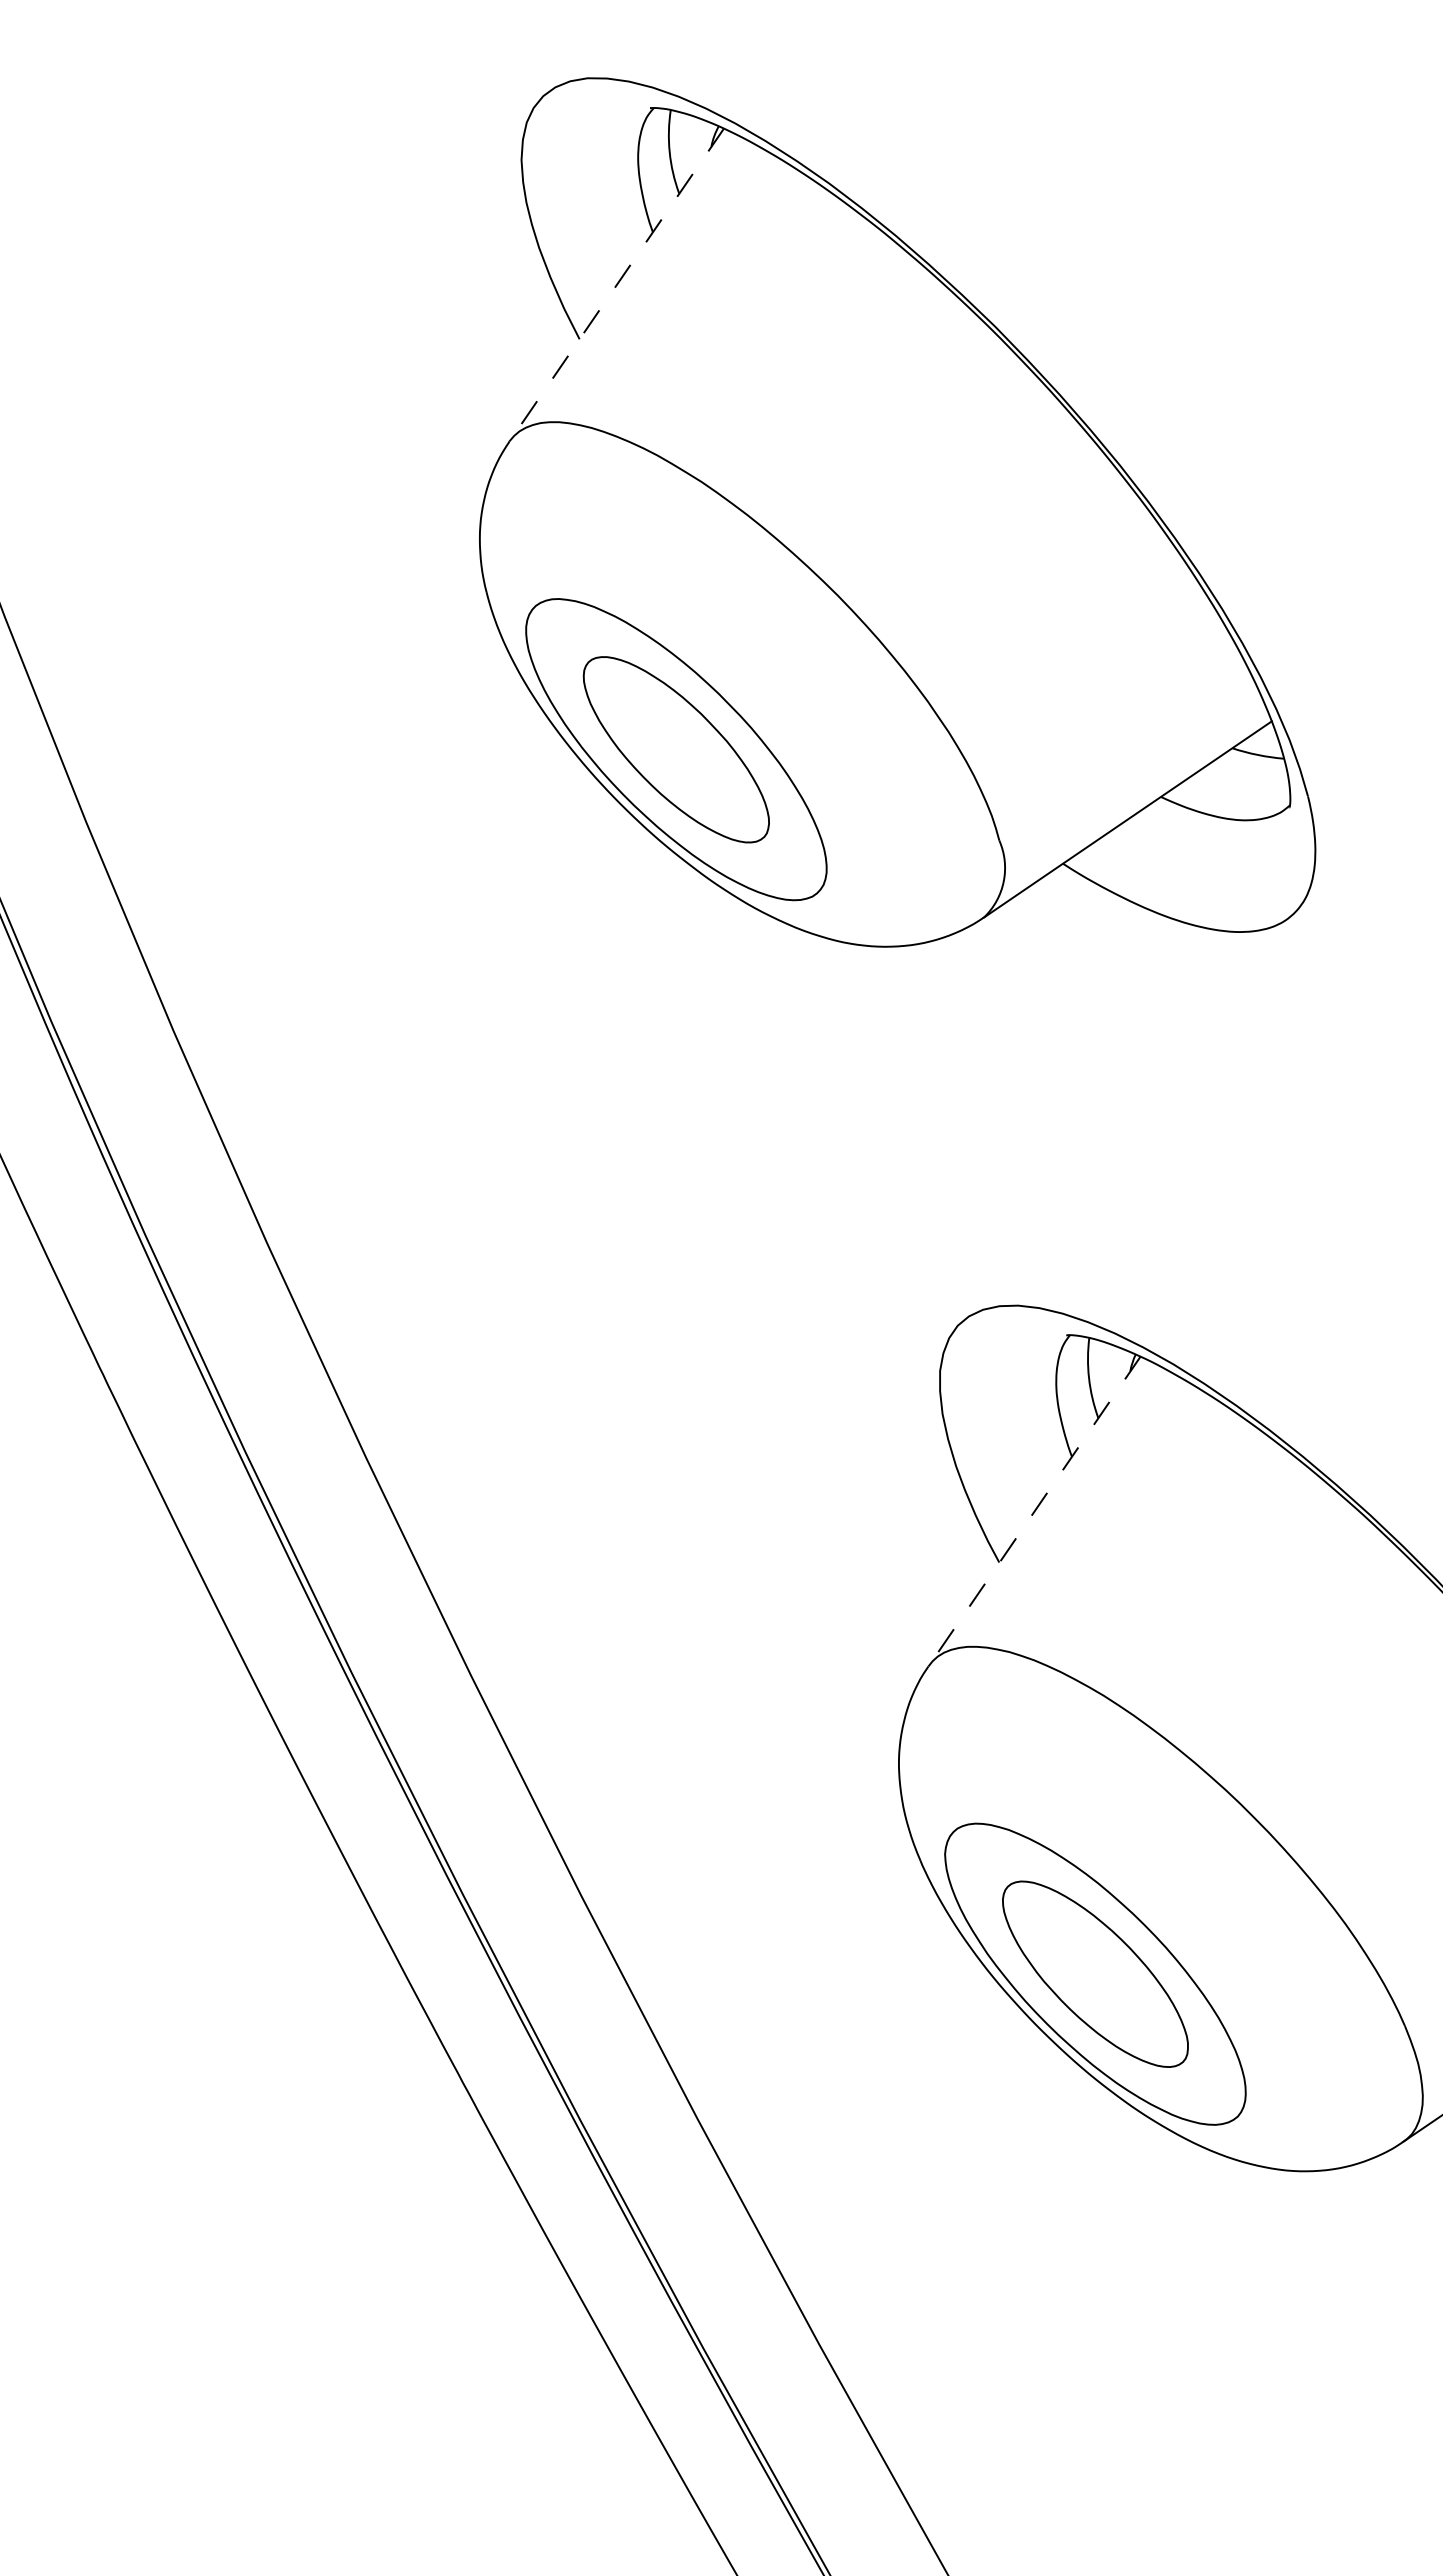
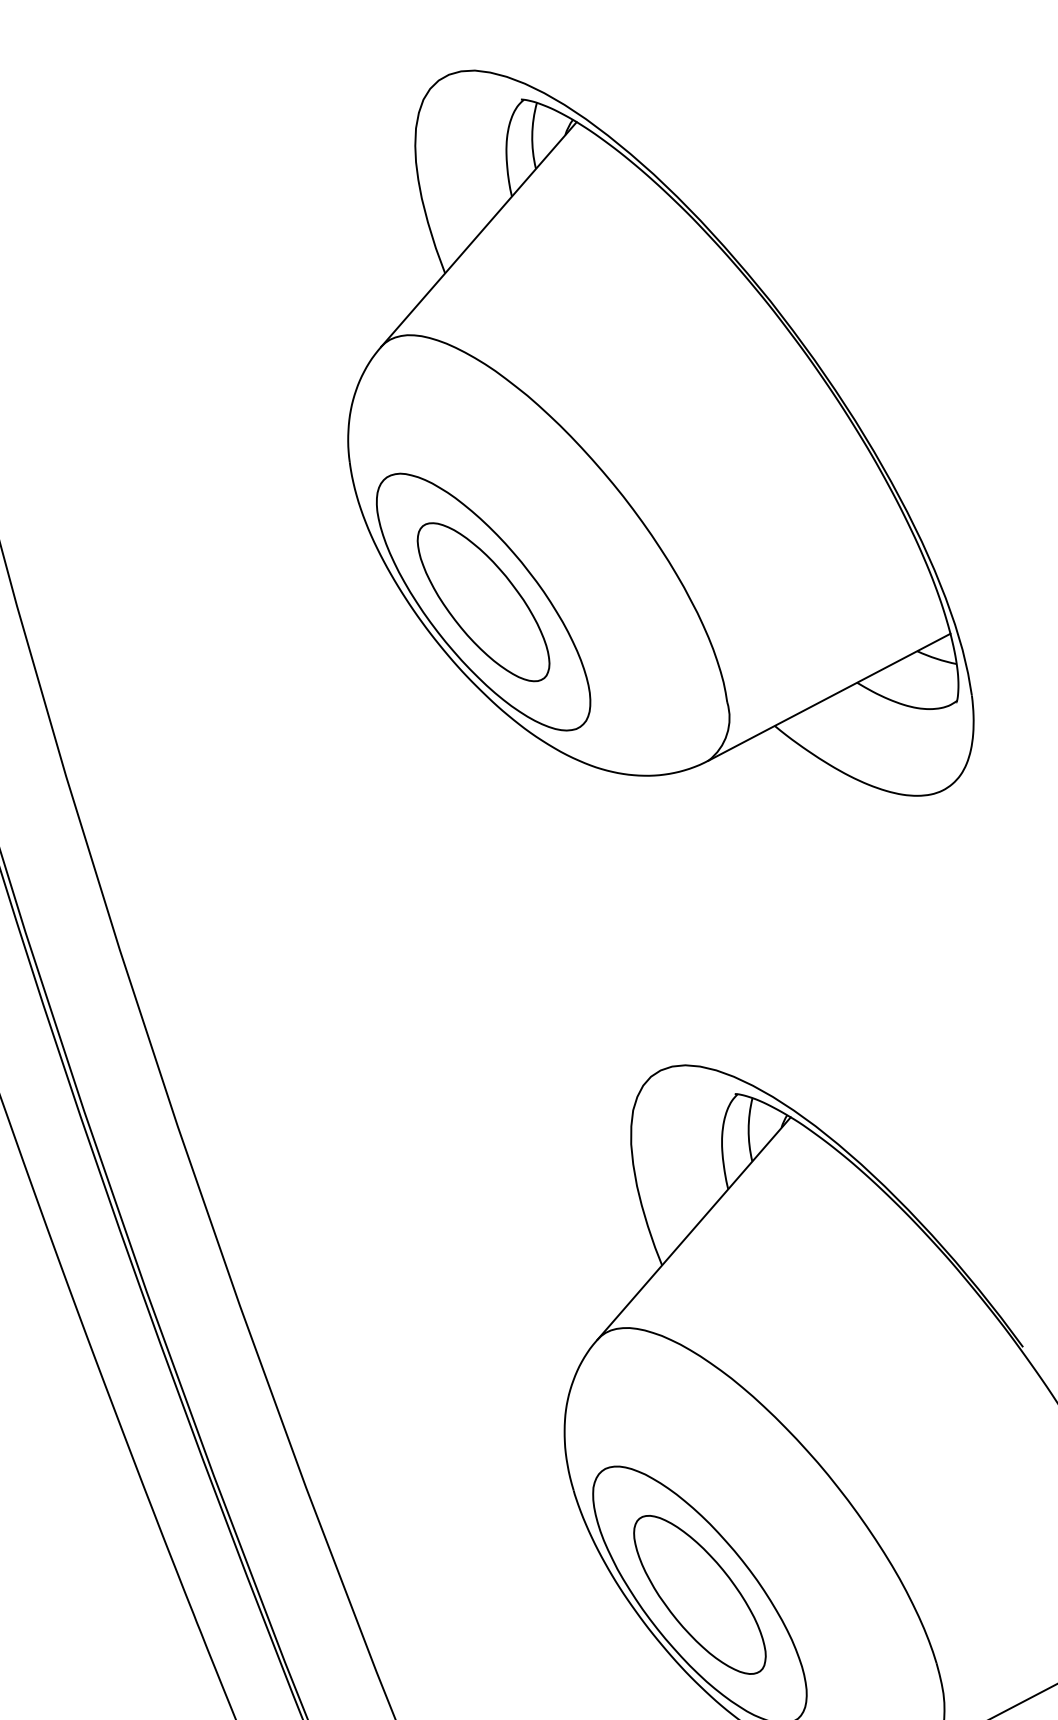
line: (616, 285) -> (478, 234), dashed -> solid
line: (1034, 1511) -> (694, 1228), dashed -> solid

